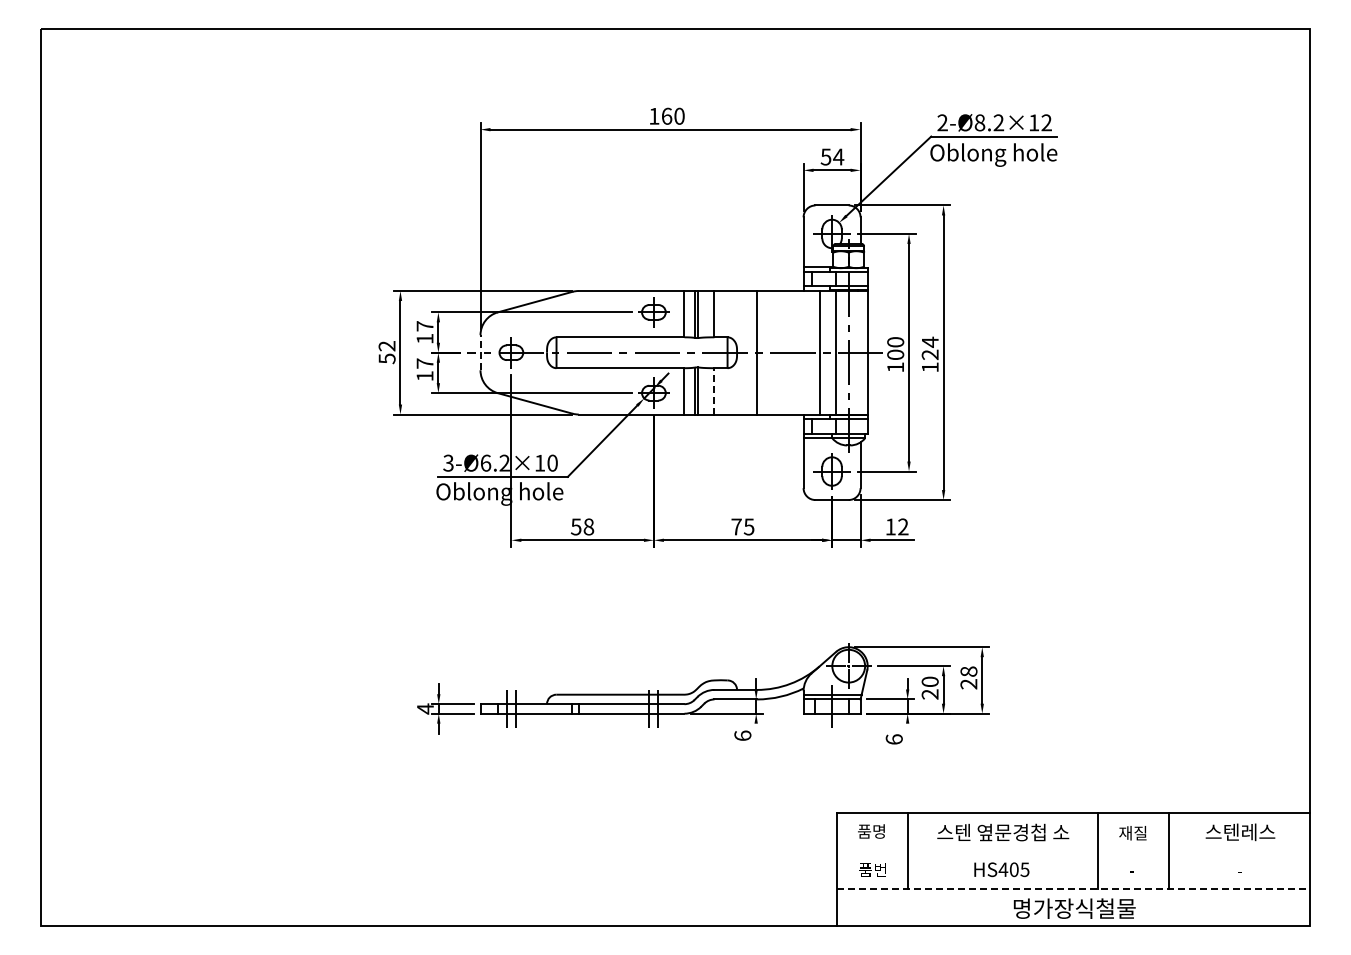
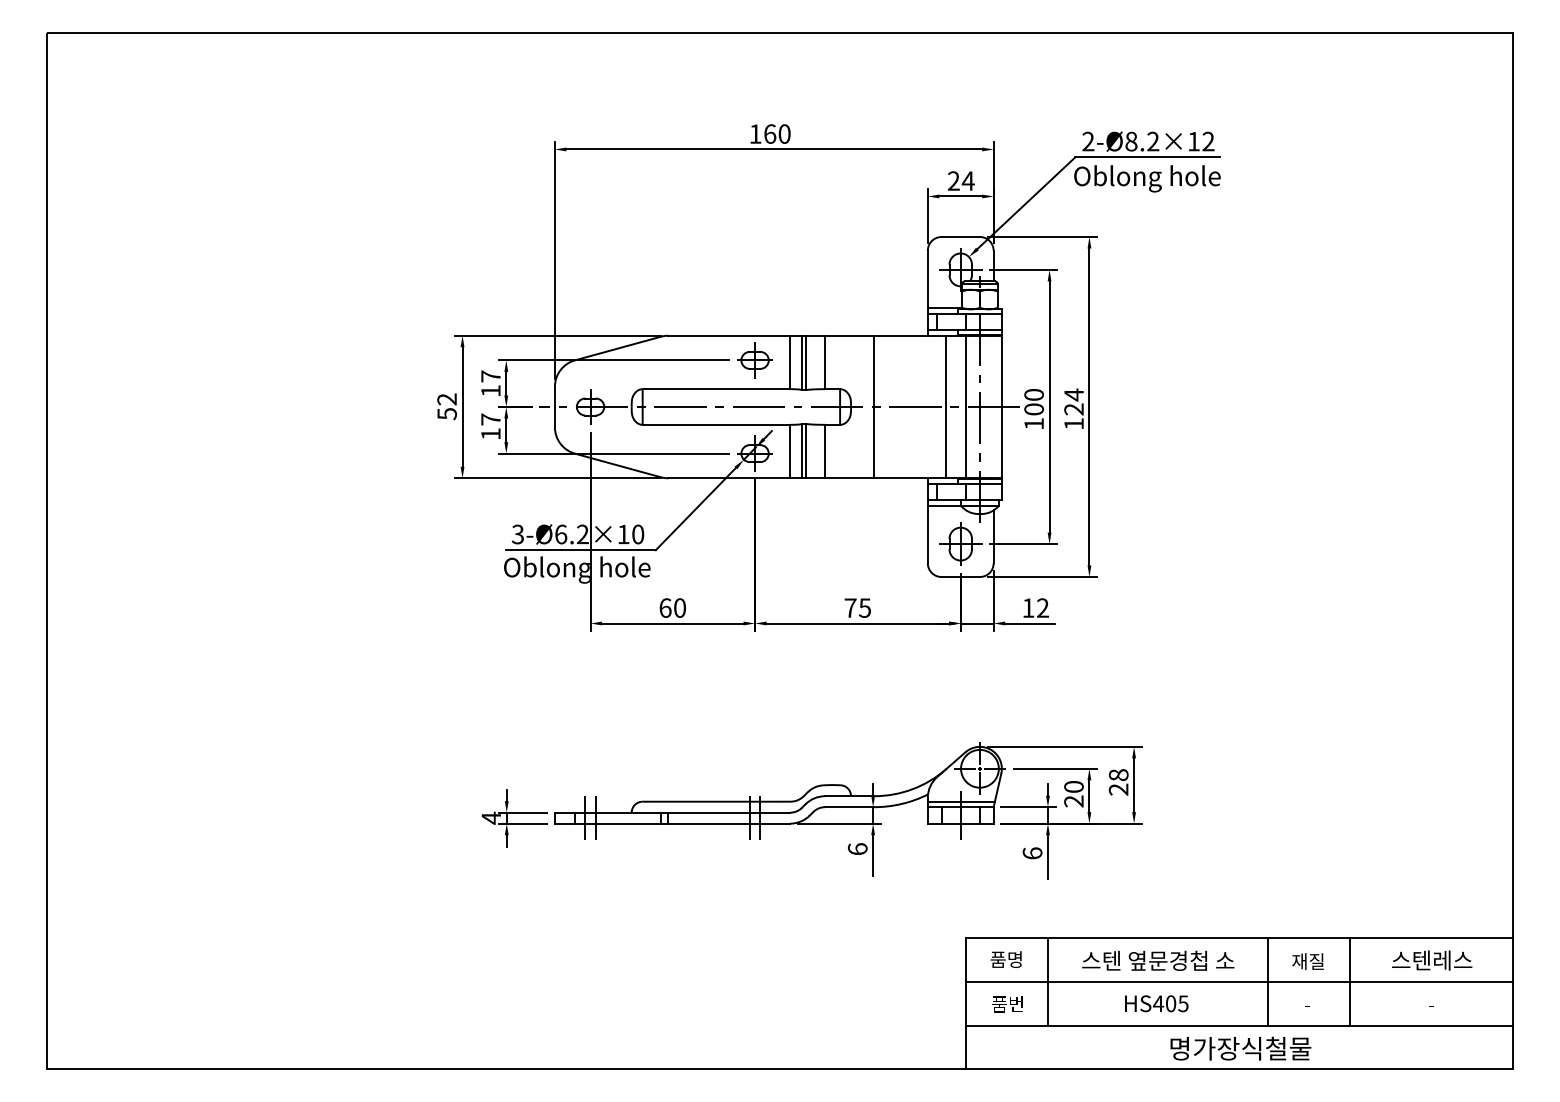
text: (825, 156) -> (953, 180), 54 -> 24
line: (480, 352) -> (554, 406), dashed -> solid
line: (714, 390) -> (825, 450), dashed -> solid
text: (582, 526) -> (672, 607), 58 -> 60
line: (756, 740) -> (873, 854), added
line: (907, 742) -> (1047, 856), added
line: (1073, 850) -> (1239, 981), added
line: (1073, 888) -> (1239, 1025), dashed -> solid

